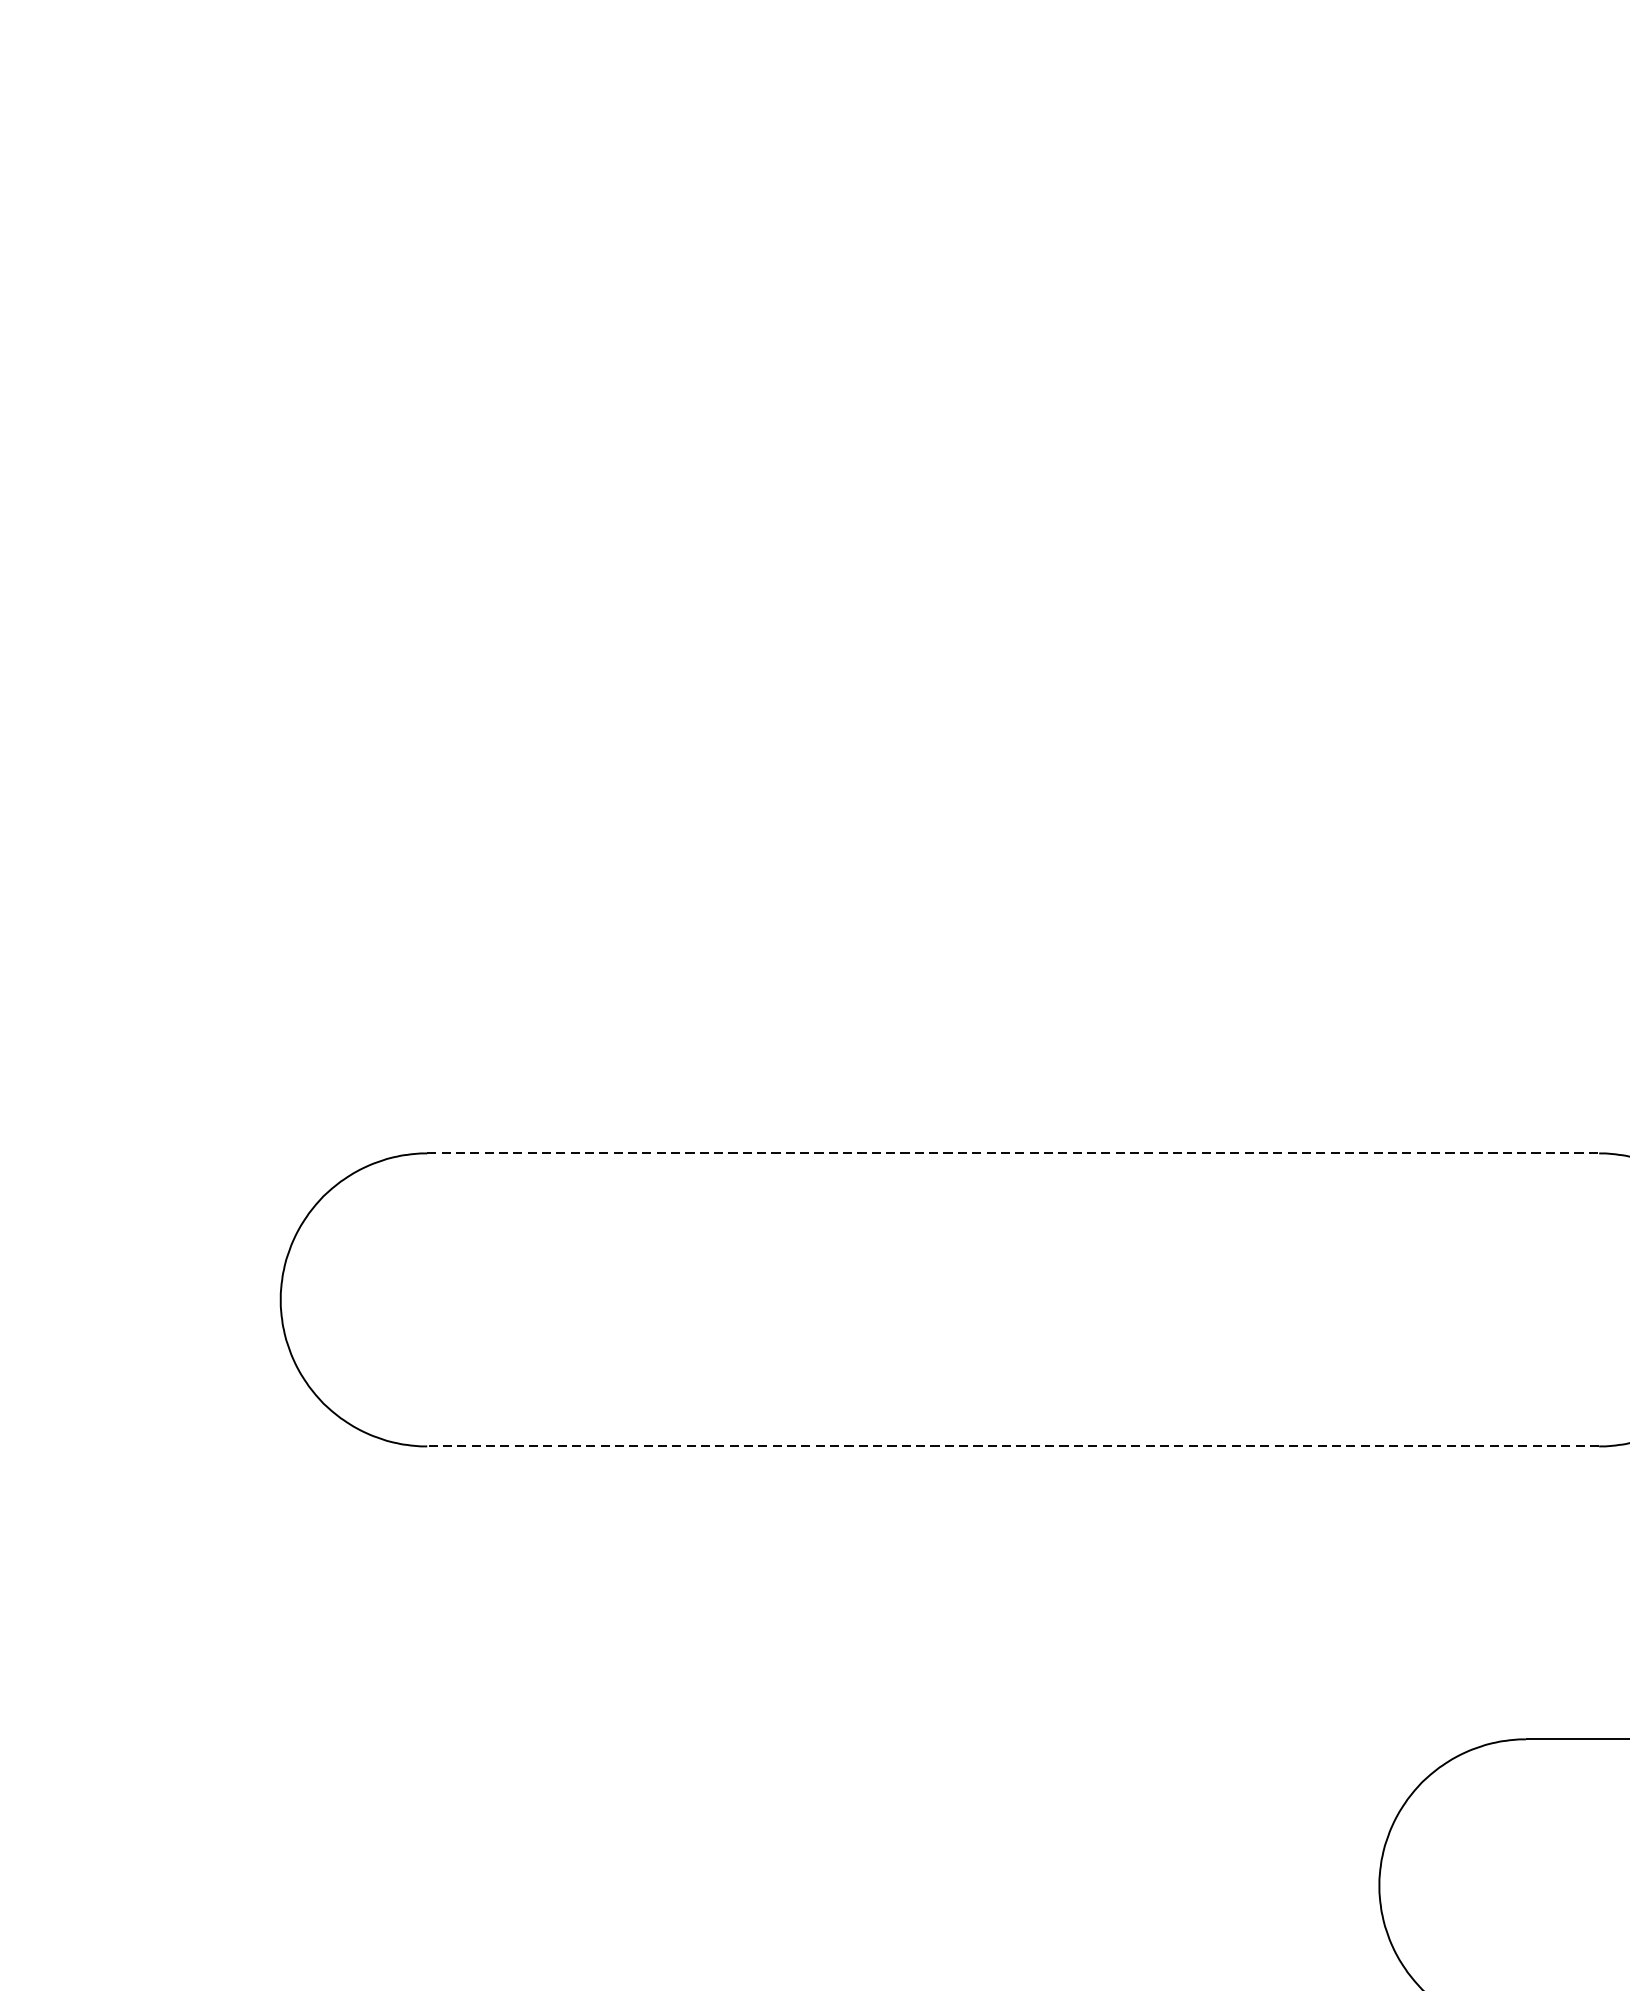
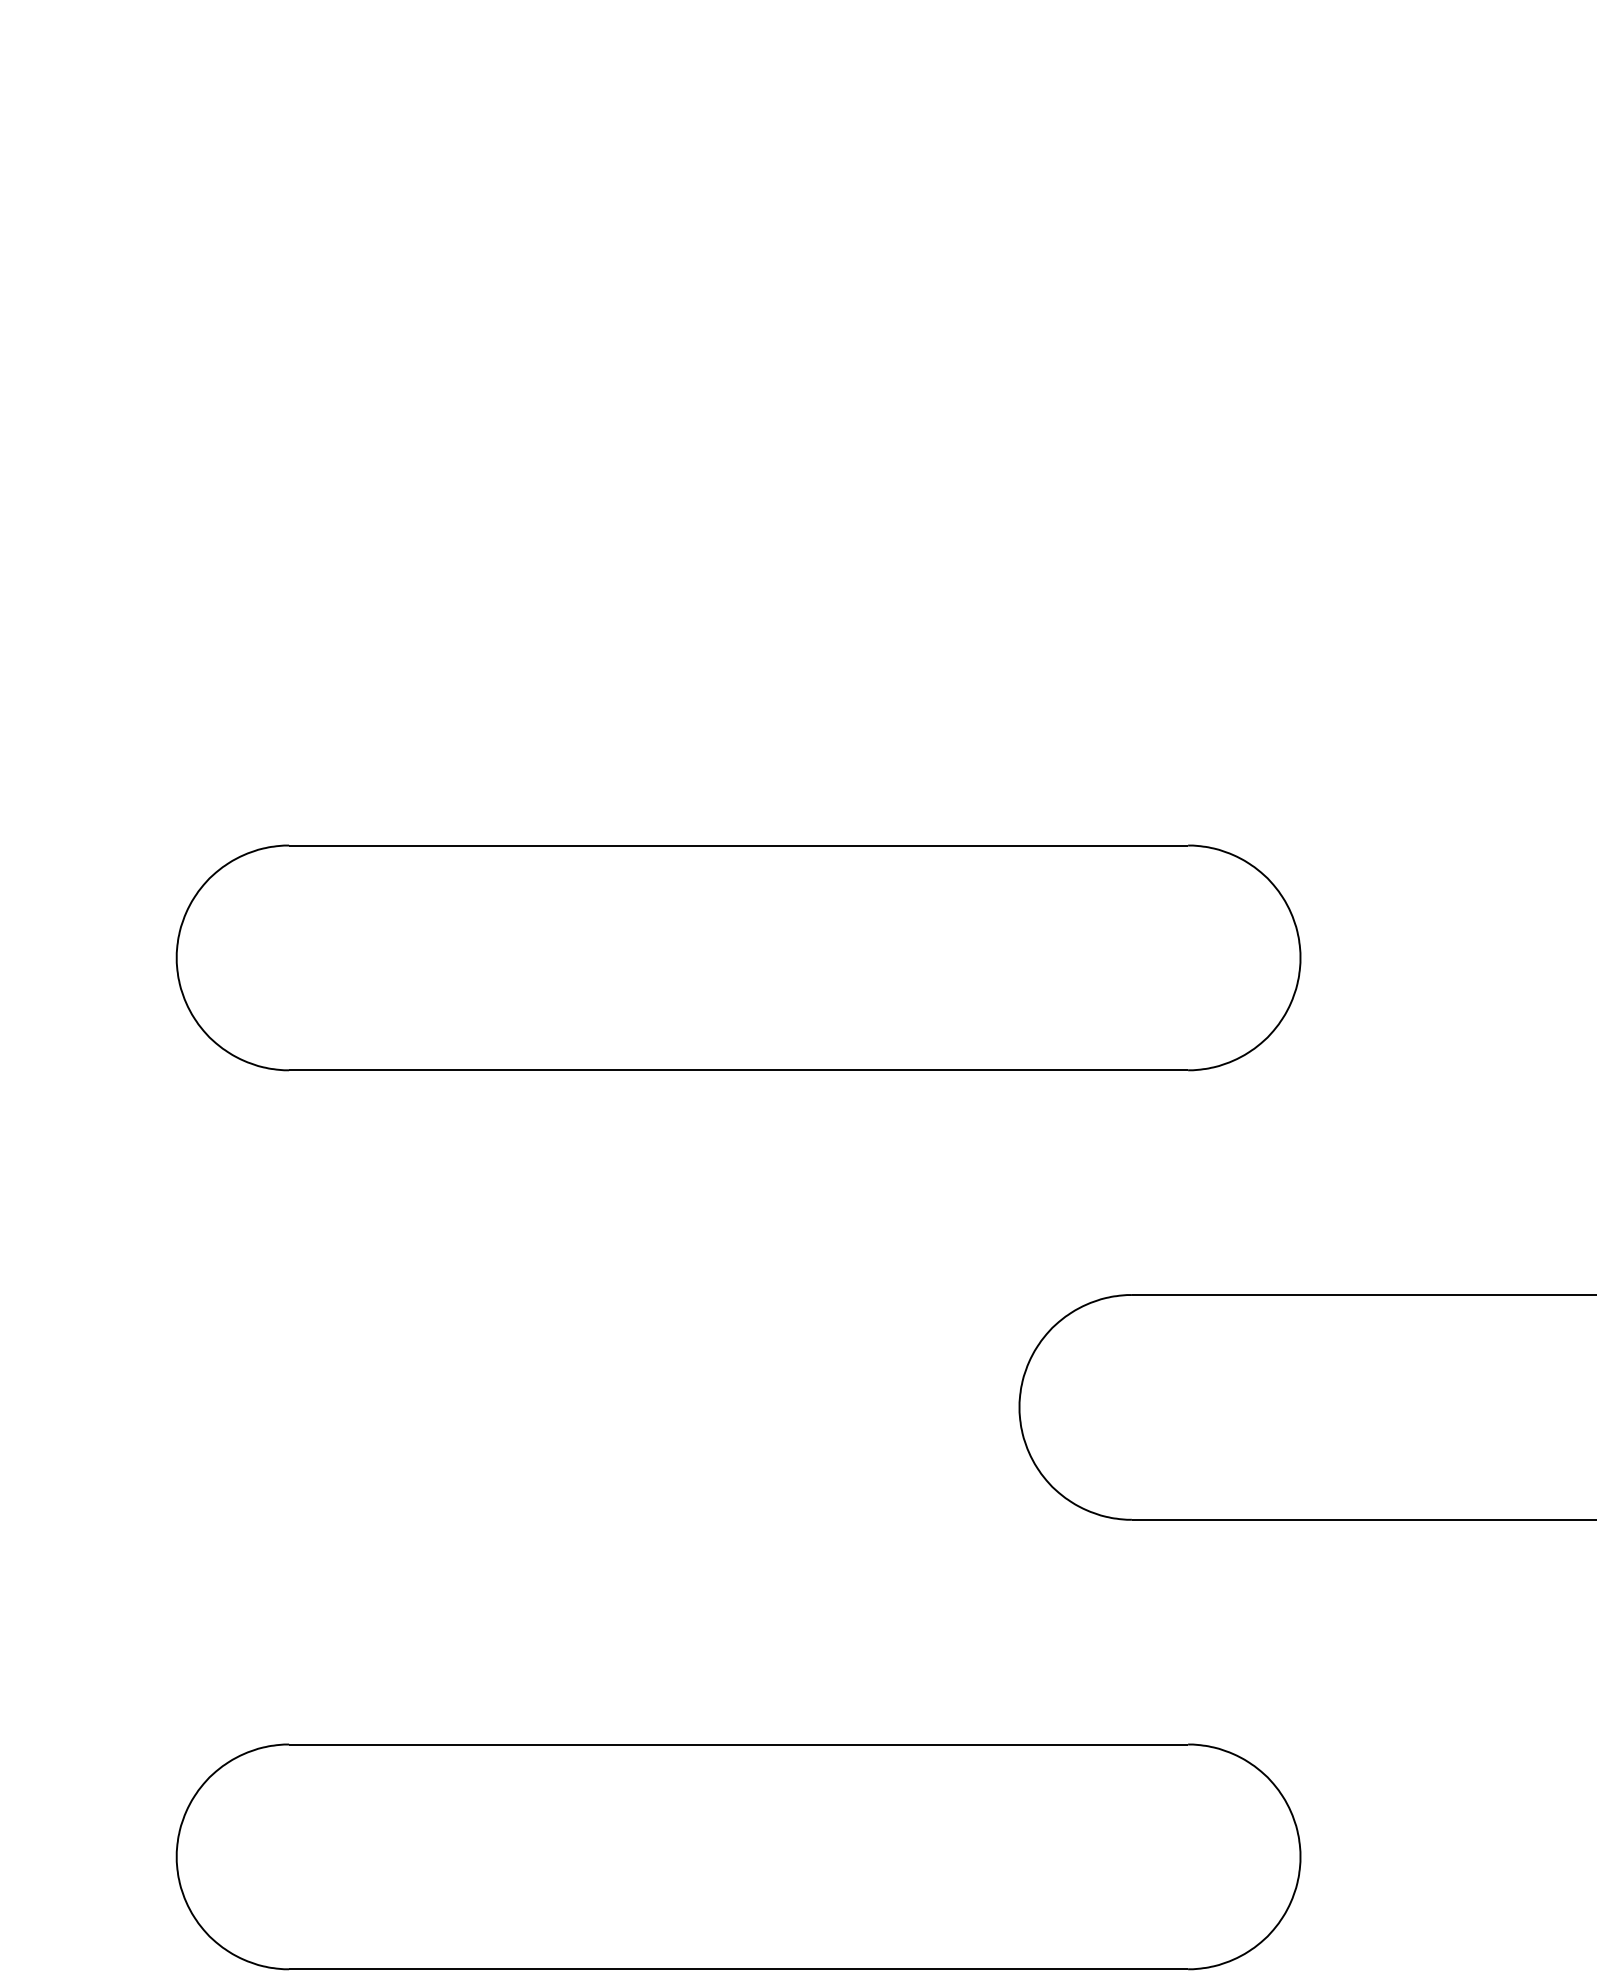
line: (1014, 1153) -> (739, 845), dashed -> solid
line: (1013, 1446) -> (738, 1070), dashed -> solid

